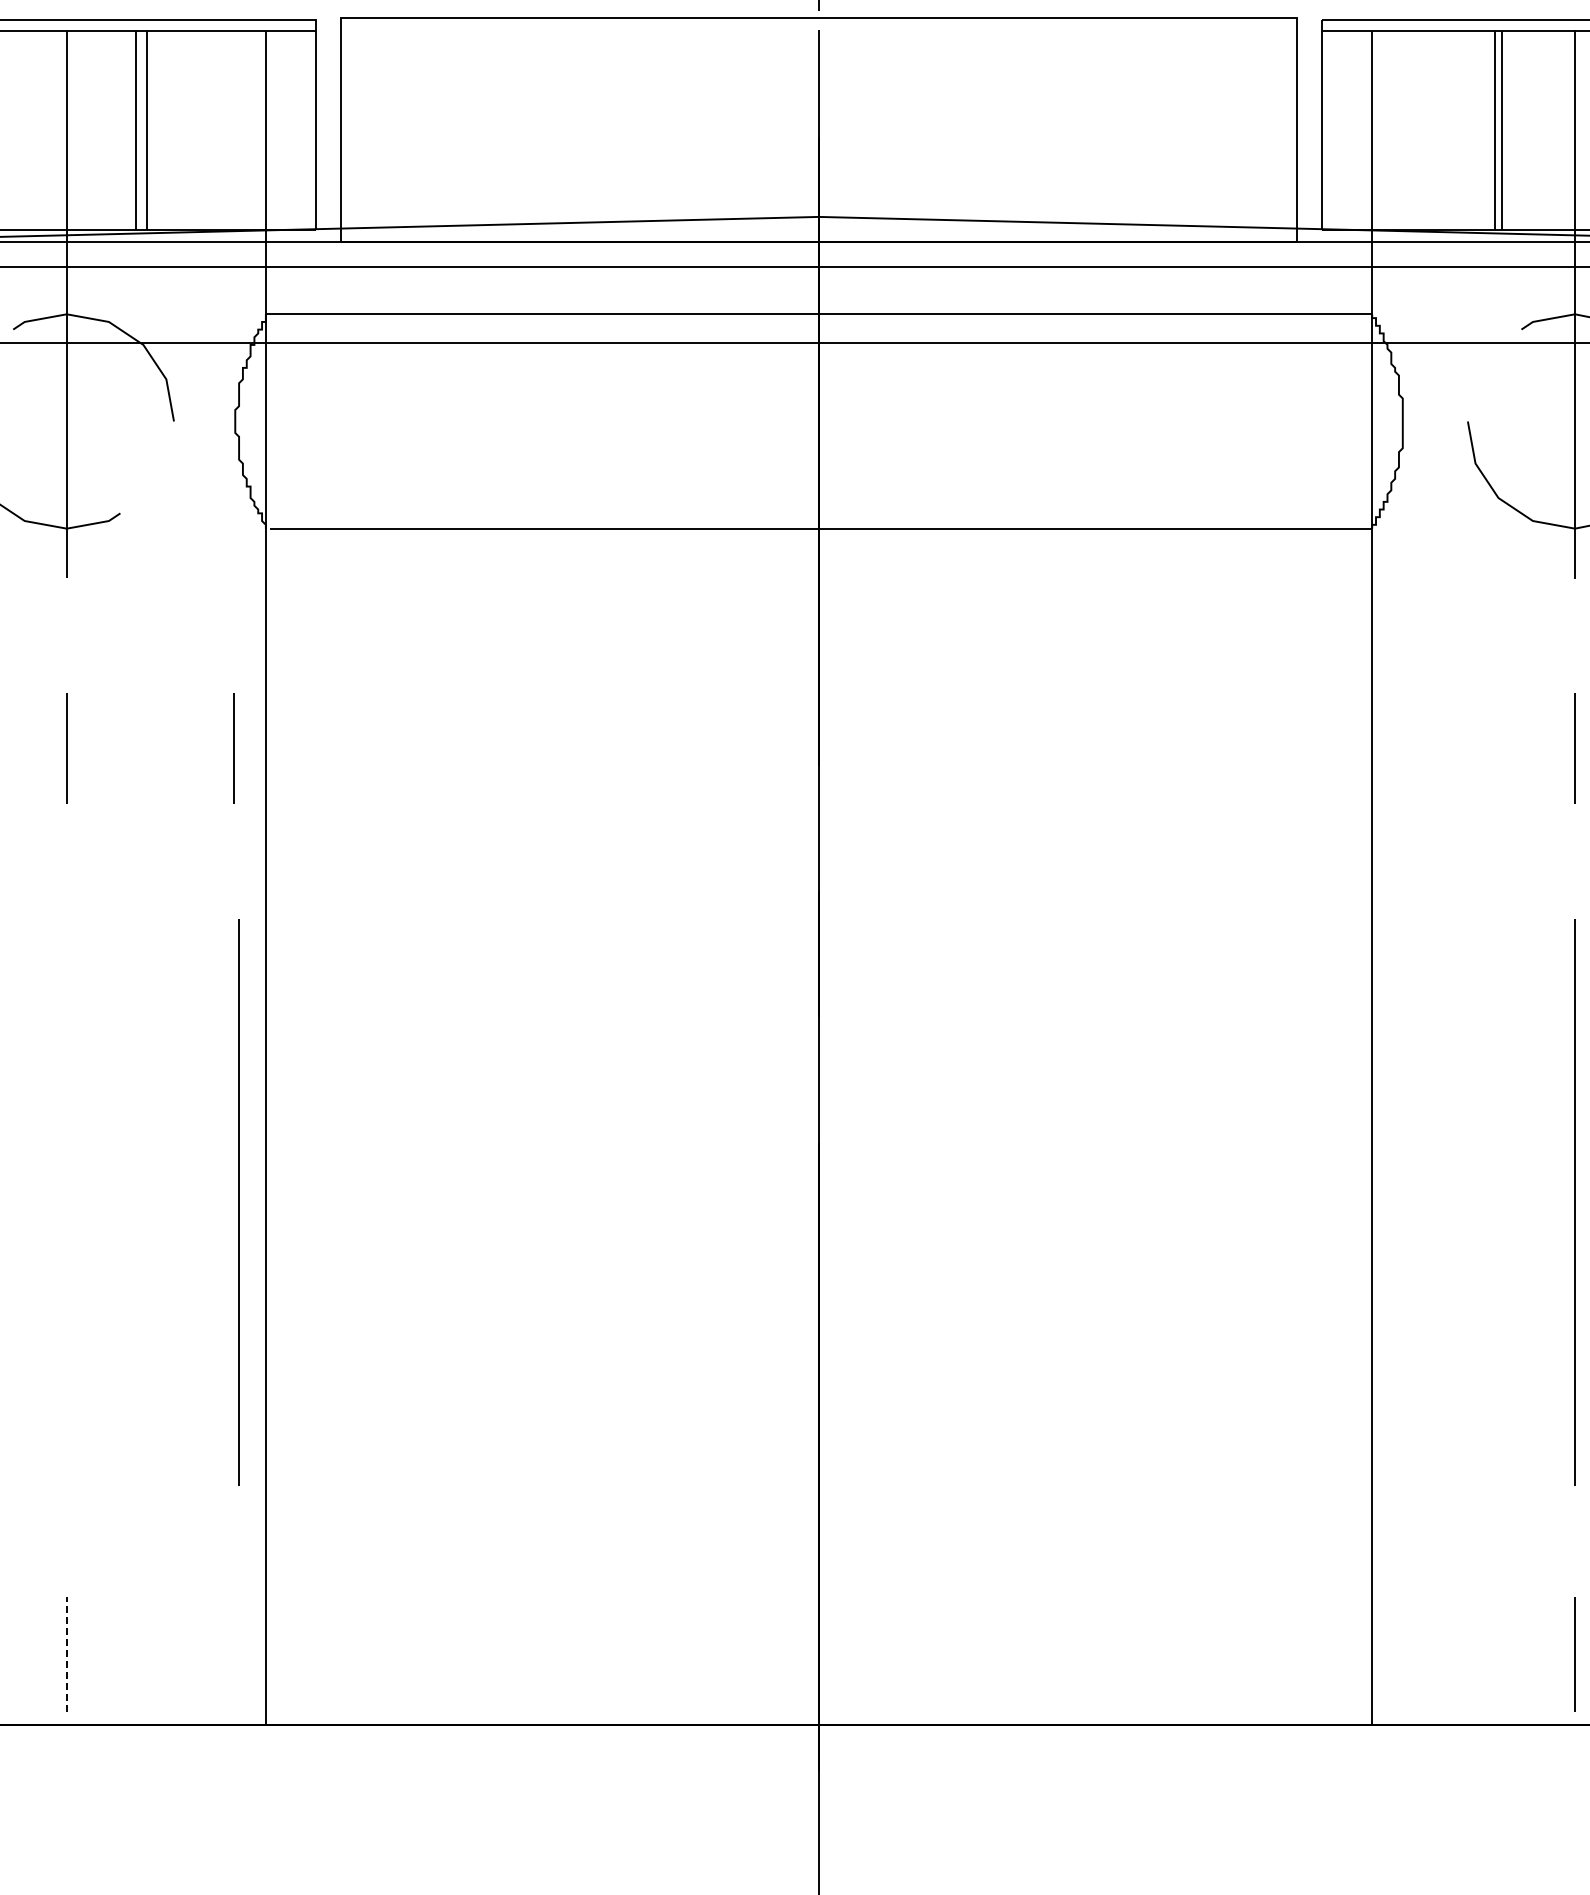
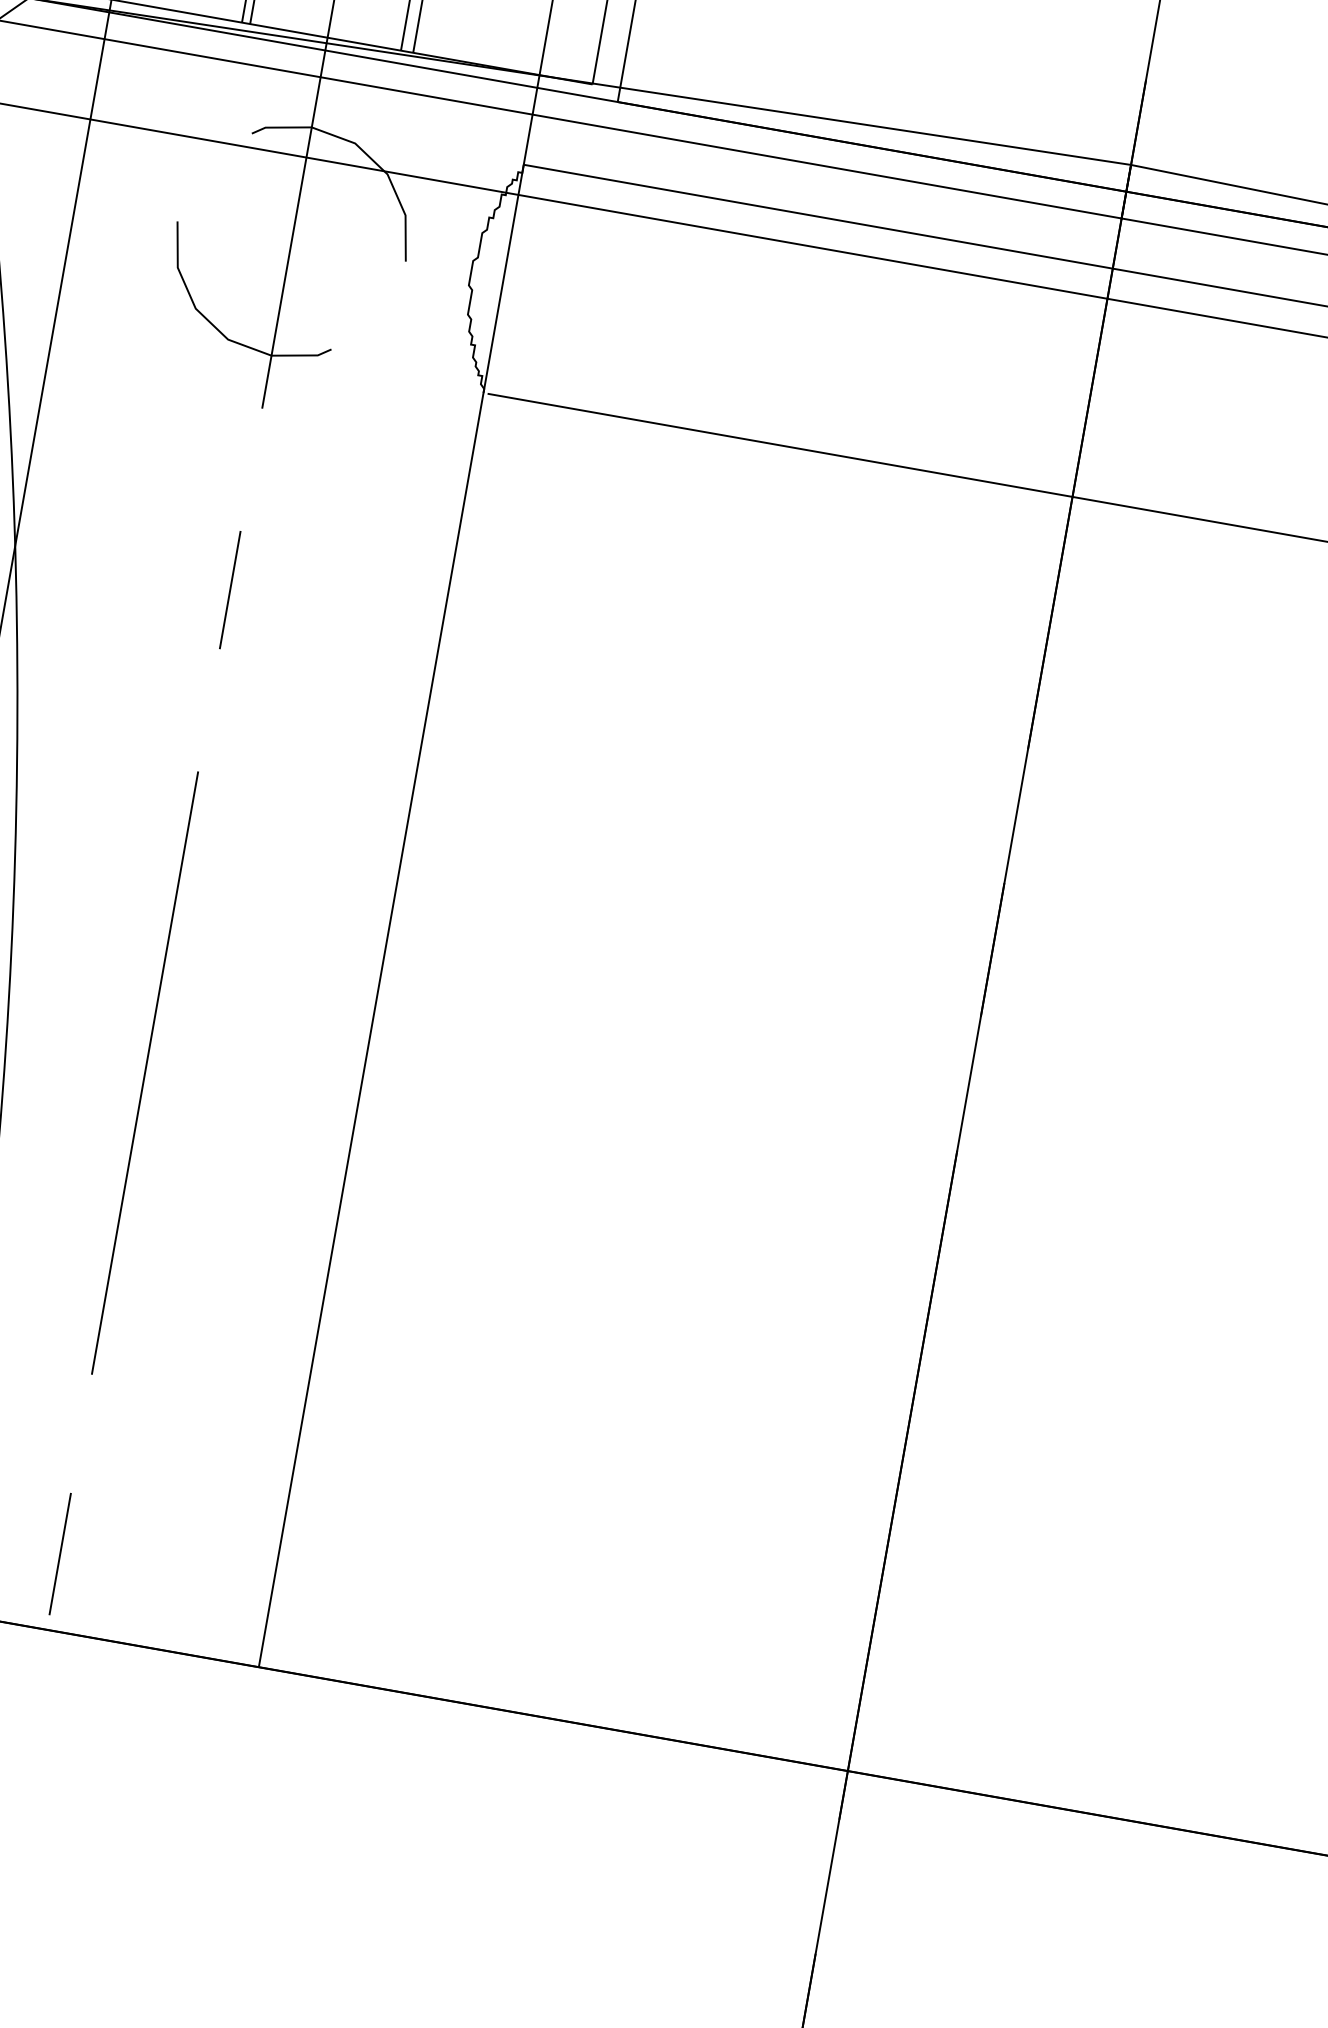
line: (233, 748) -> (407, 621), removed
line: (238, 1202) -> (144, 1073), moved
line: (66, 1653) -> (59, 1553), dashed -> solid

